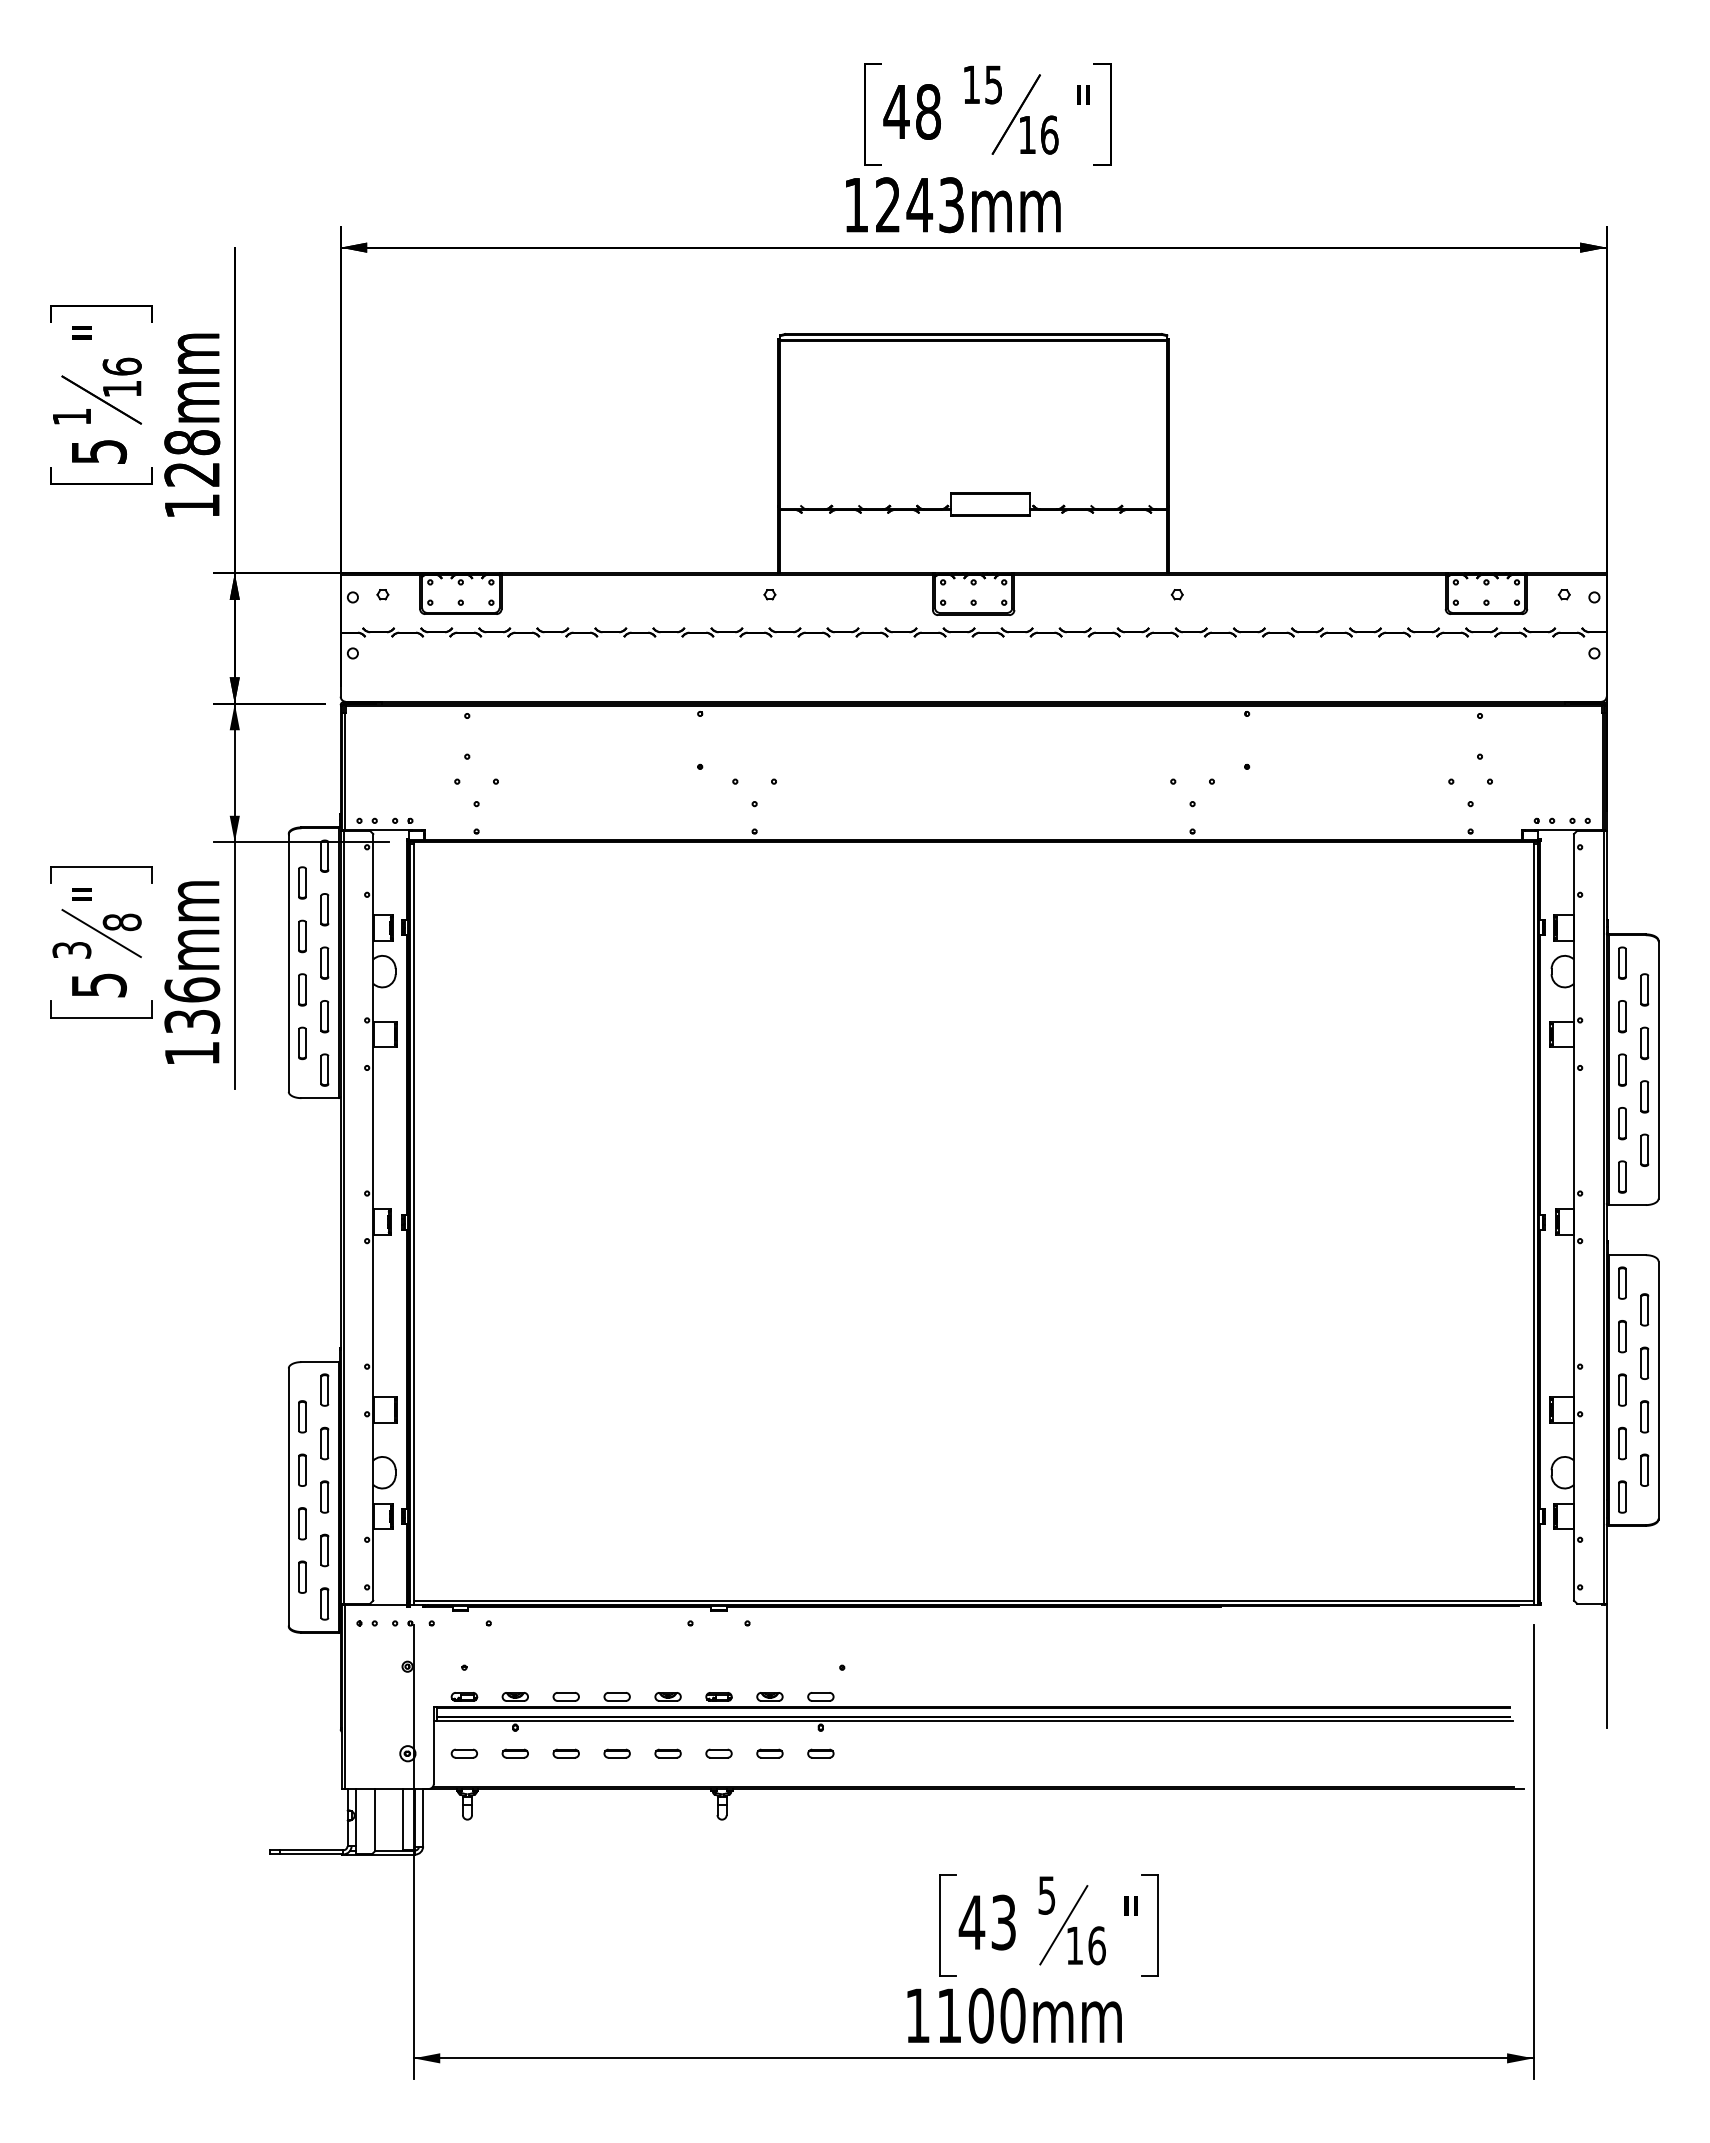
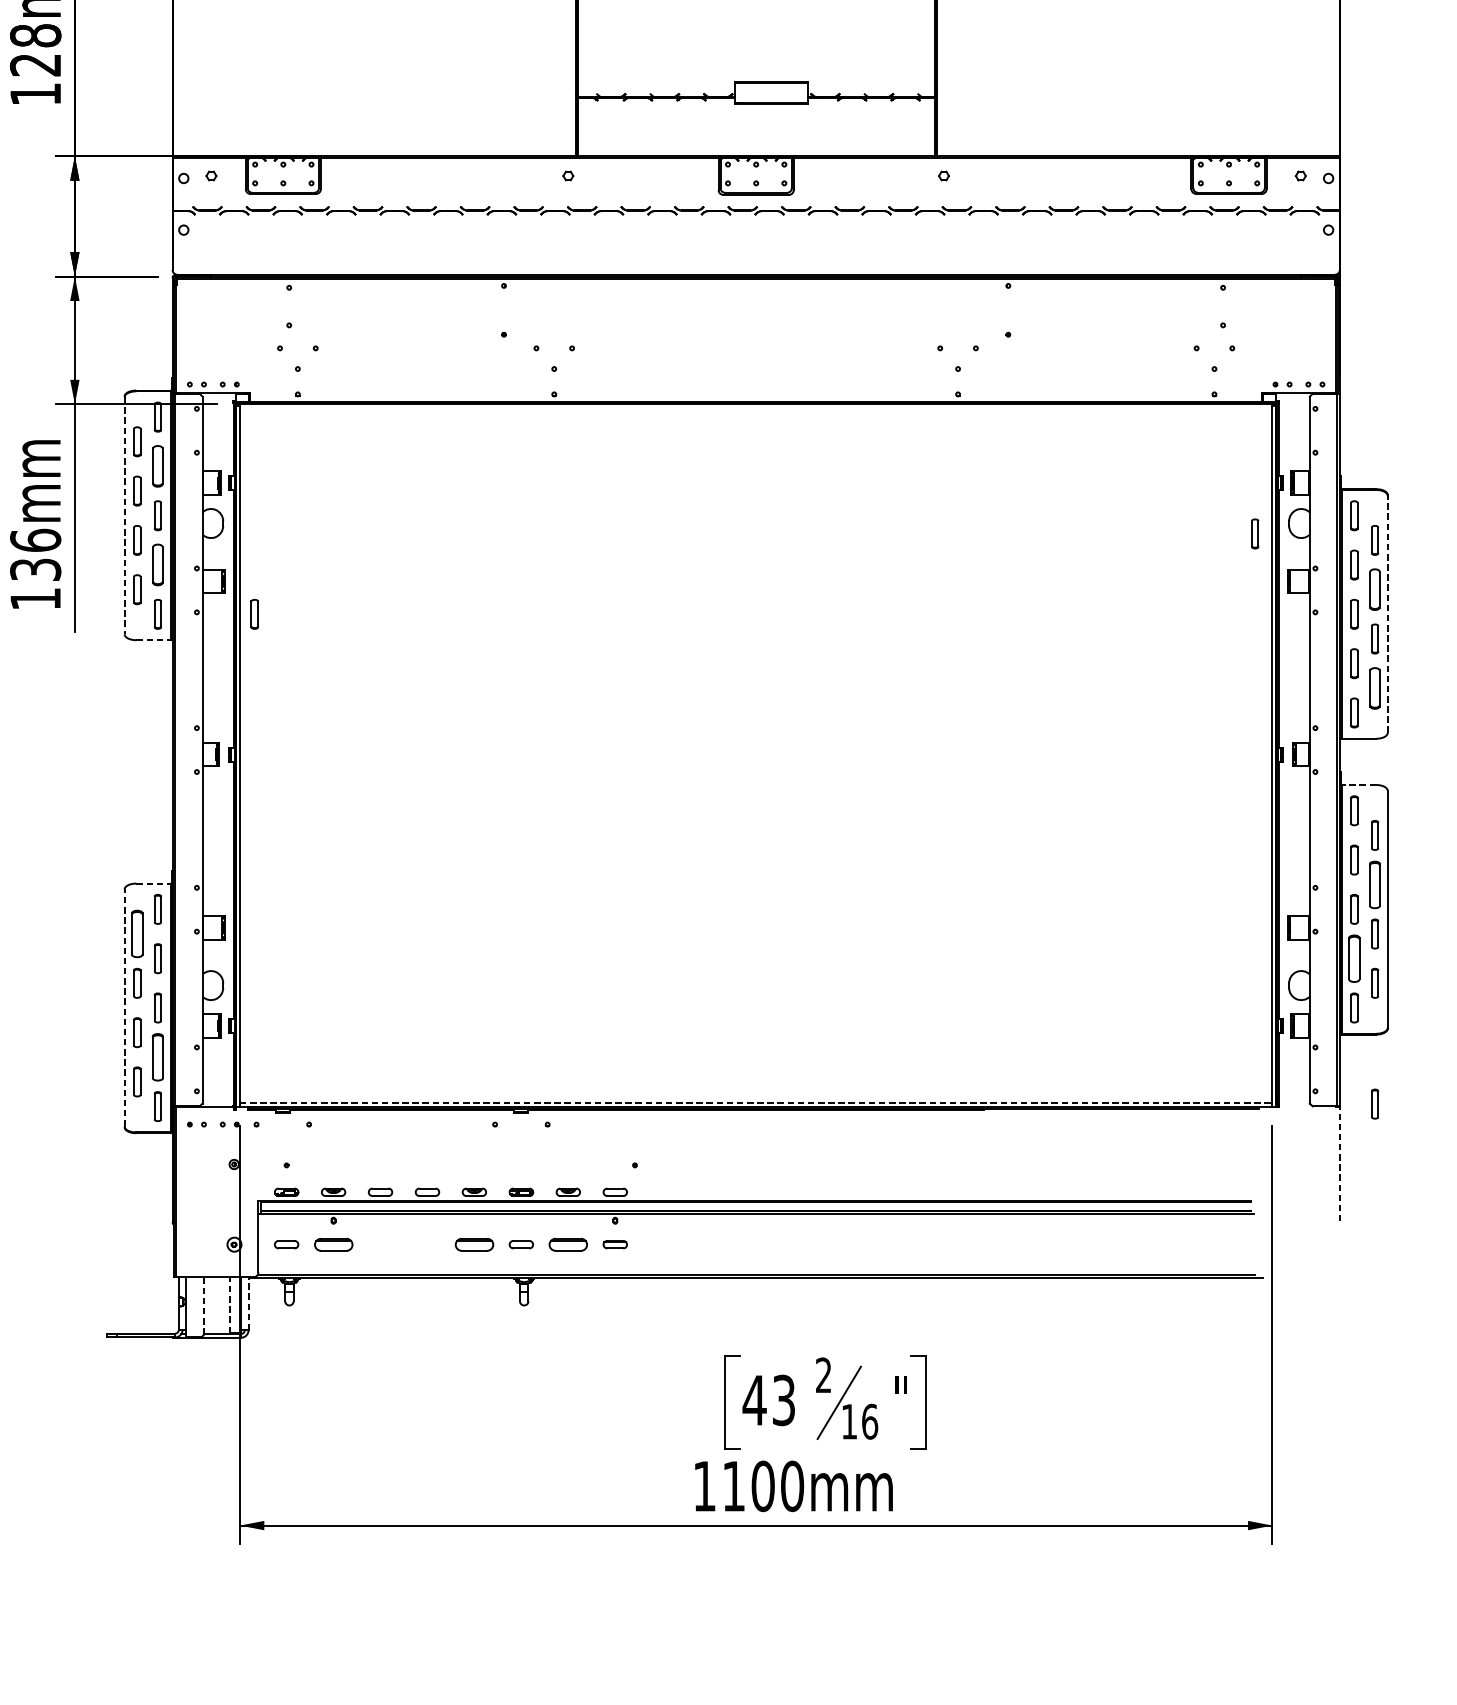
part: (324, 909) -> (157, 466), size x1.4
line: (288, 963) -> (124, 516), solid -> dashed
part: (1514, 982) -> (1254, 533), added
part: (324, 1016) -> (157, 564), size x1.4
part: (1644, 1043) -> (1374, 589), size x1.4
part: (429, 1069) -> (254, 613), added
line: (1658, 1070) -> (1387, 614), solid -> dashed
line: (320, 1098) -> (153, 640), solid -> dashed
part: (1644, 1149) -> (1374, 687), size x1.4
line: (1627, 1255) -> (1359, 785), solid -> dashed
line: (320, 1362) -> (153, 883), solid -> dashed
part: (1644, 1362) -> (1374, 883), size x1.6
part: (302, 1416) -> (137, 933), size x1.6
part: (1622, 1443) -> (1354, 958), size x1.6
line: (288, 1497) -> (124, 1008), solid -> dashed
part: (324, 1550) -> (157, 1057), size x1.6
line: (973, 1600) -> (756, 1103), solid -> dashed
part: (1644, 1600) -> (1374, 1103), added
line: (1606, 1665) -> (1339, 1163), solid -> dashed
part: (514, 1753) -> (332, 1244), size x1.6
part: (565, 1753) -> (379, 1244), removed
part: (616, 1753) -> (426, 1244), removed
part: (667, 1753) -> (473, 1244), size x1.6
part: (769, 1753) -> (567, 1244), size x1.6
line: (423, 1817) -> (248, 1303), solid -> dashed
line: (402, 1818) -> (229, 1304), solid -> dashed
line: (375, 1819) -> (204, 1305), solid -> dashed
text: (1046, 1895) -> (823, 1375), 5 -> 2

